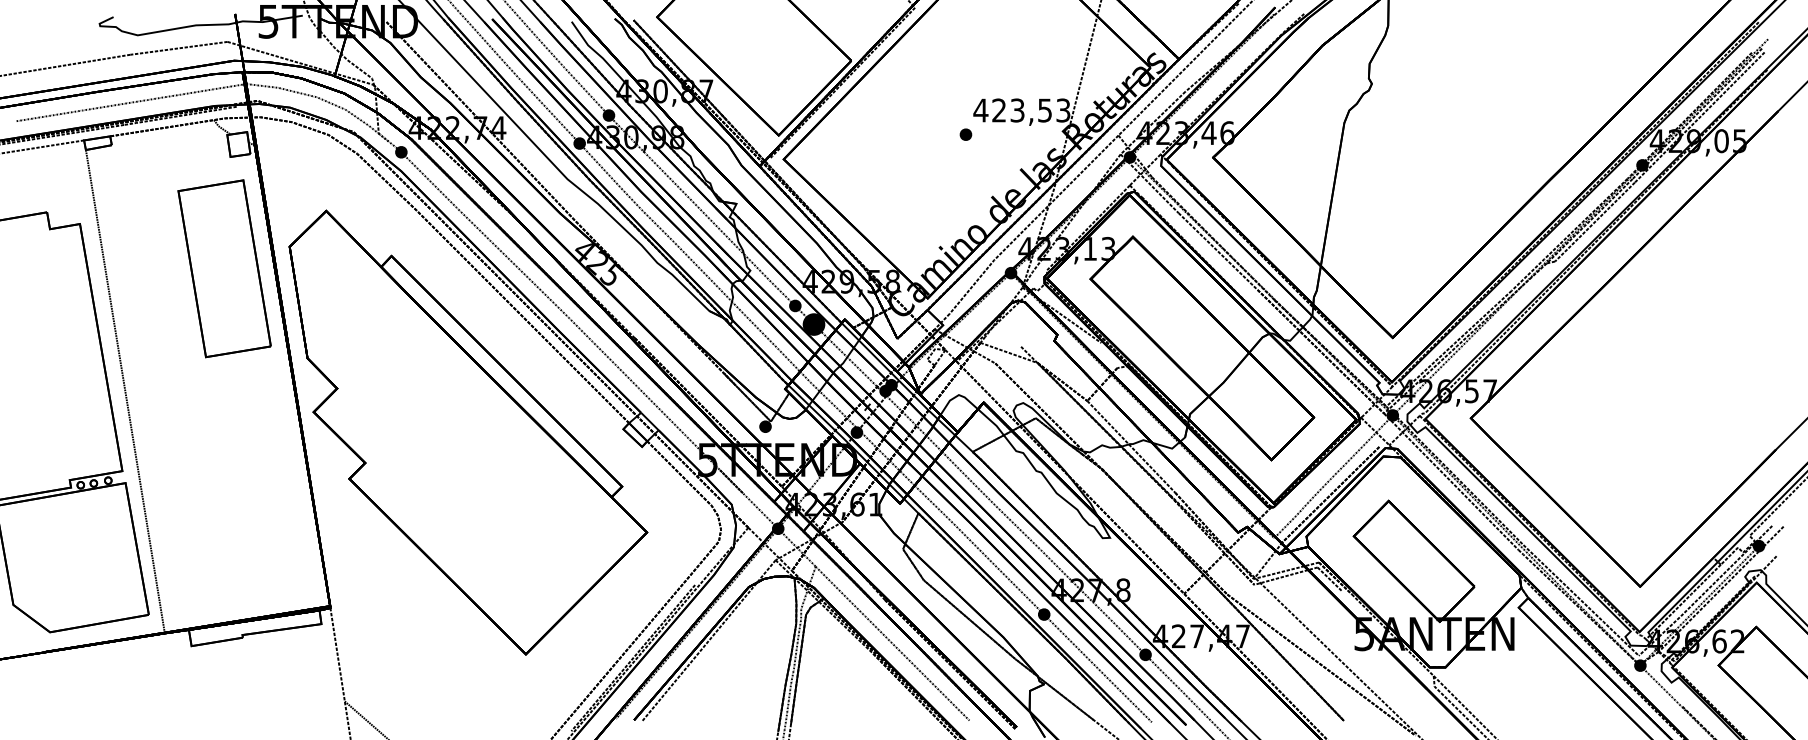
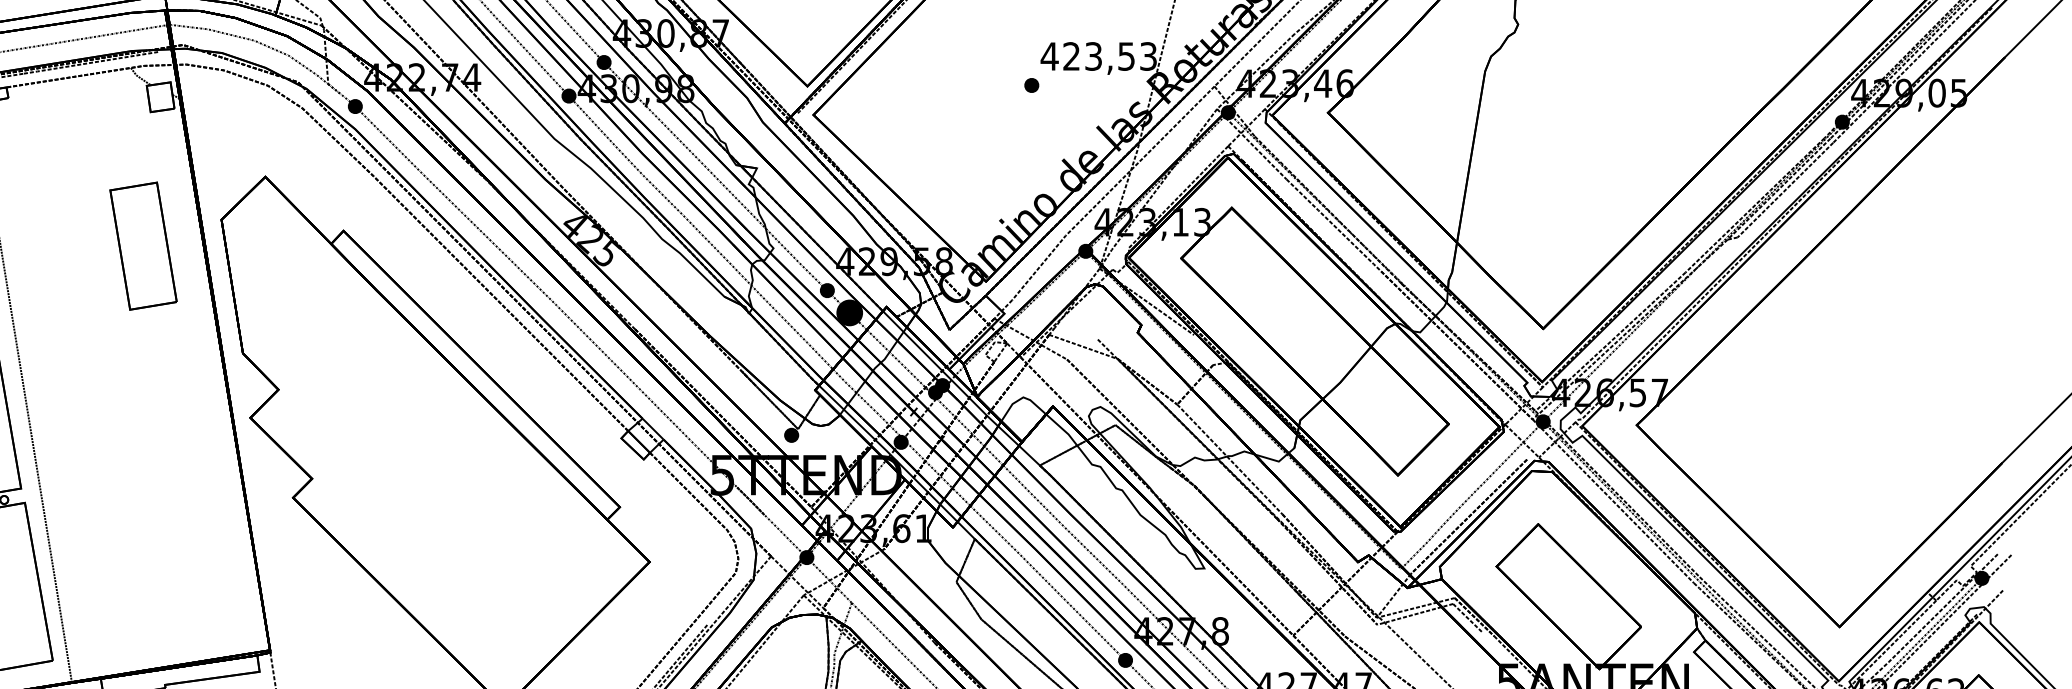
part: (224, 268) -> (143, 245), size x0.6

